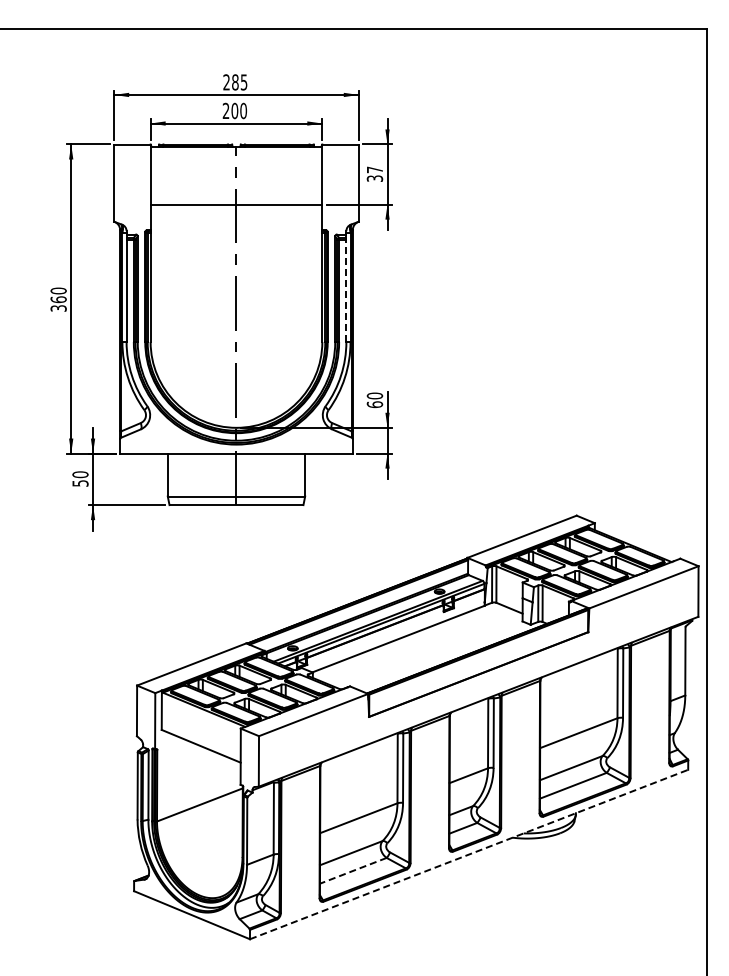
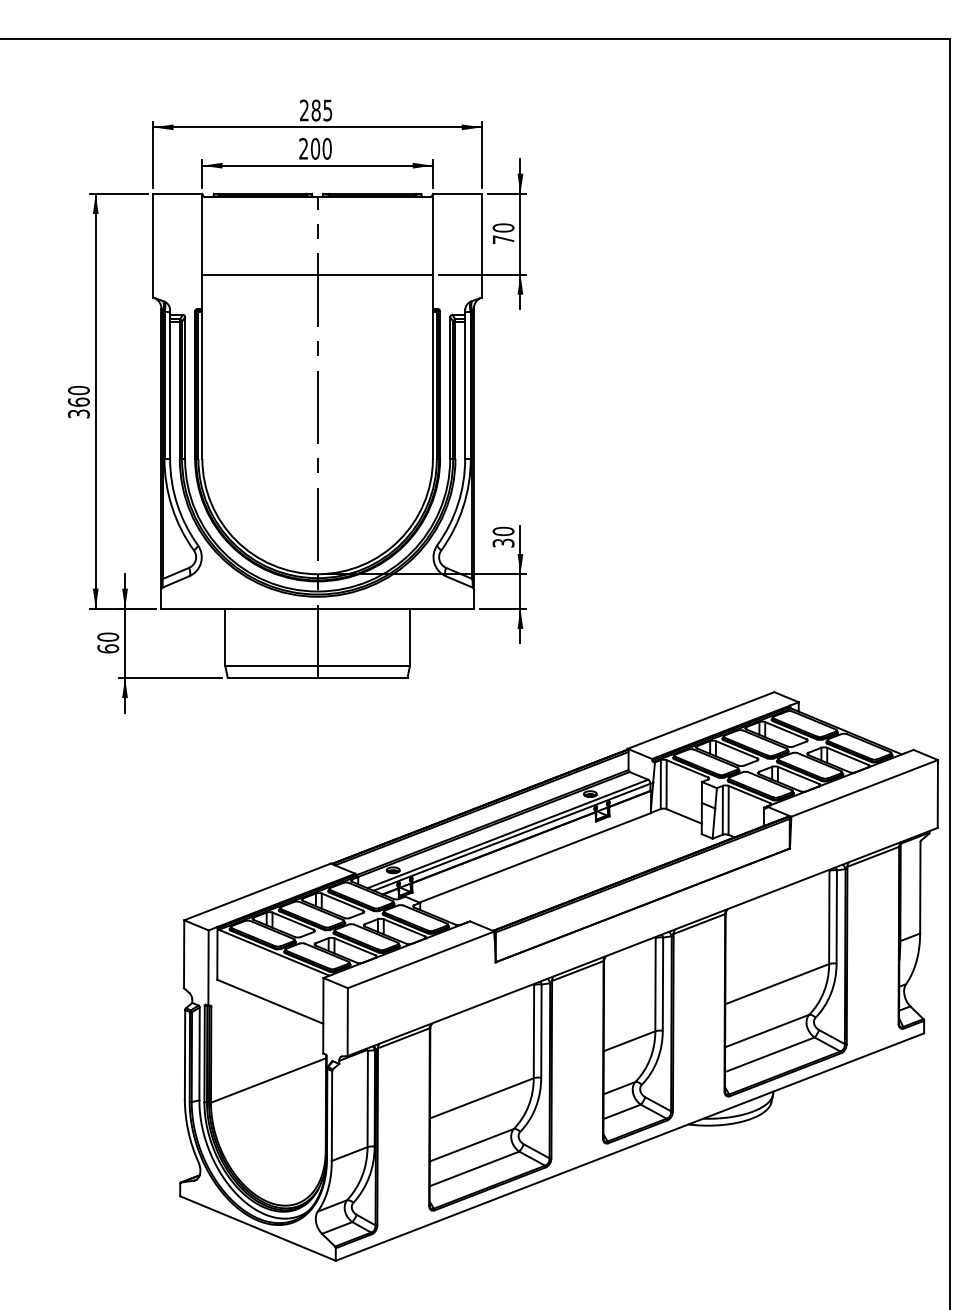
text: (374, 173) -> (502, 232), 37 -> 70
line: (346, 290) -> (465, 389), dashed -> solid
text: (374, 404) -> (502, 542), 60 -> 30
text: (80, 483) -> (108, 648), 50 -> 60
line: (469, 854) -> (630, 1147), dashed -> solid
line: (353, 870) -> (474, 1168), dashed -> solid

